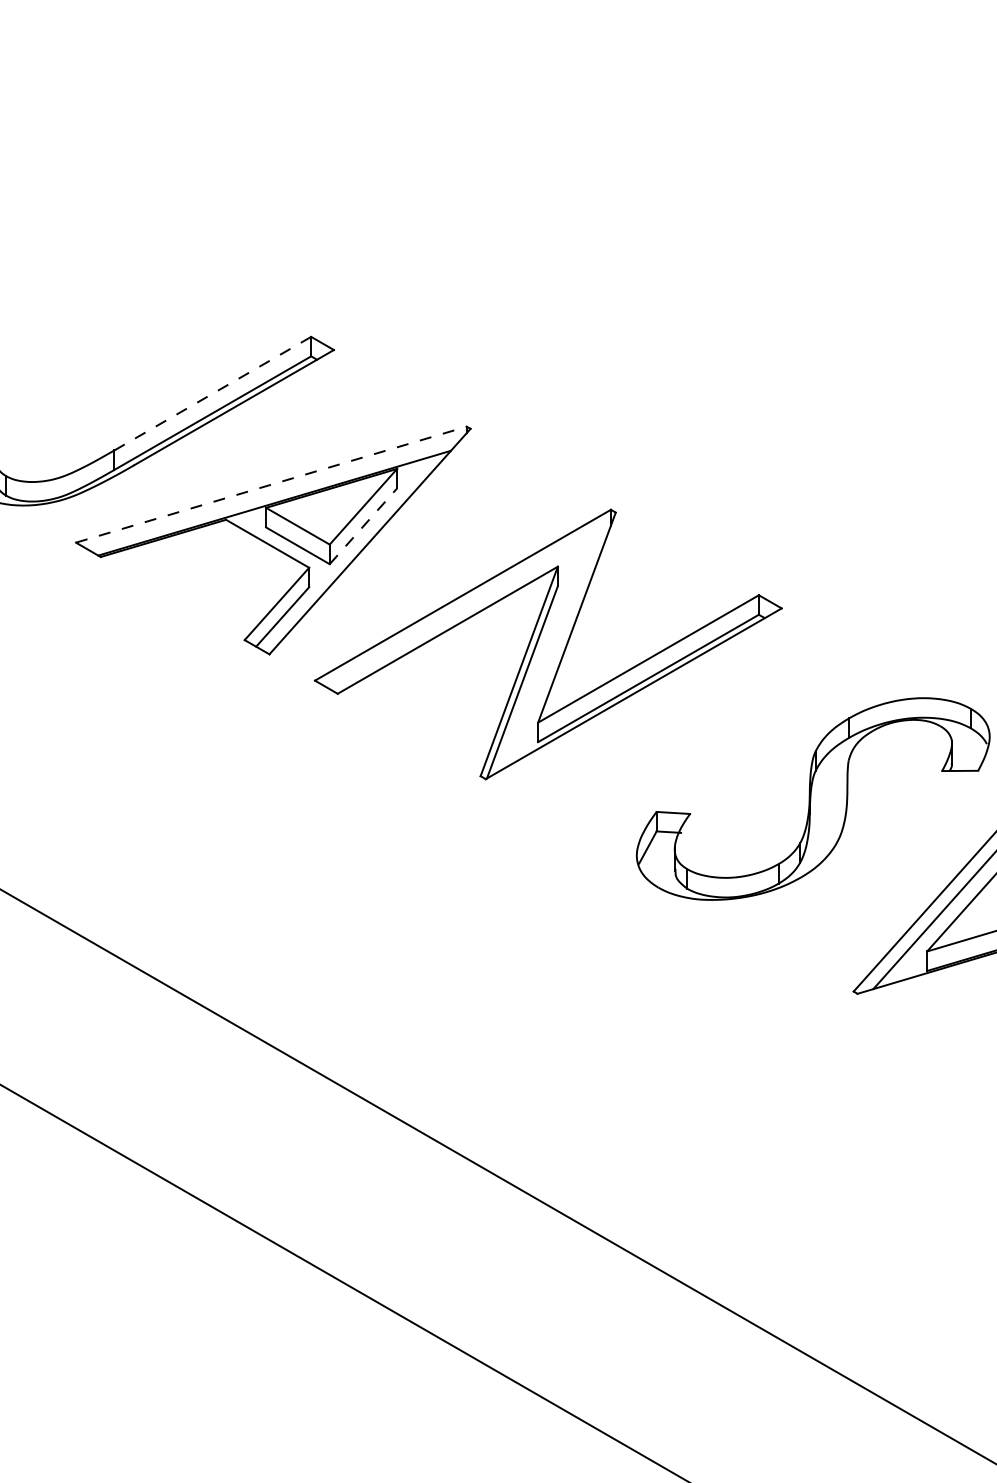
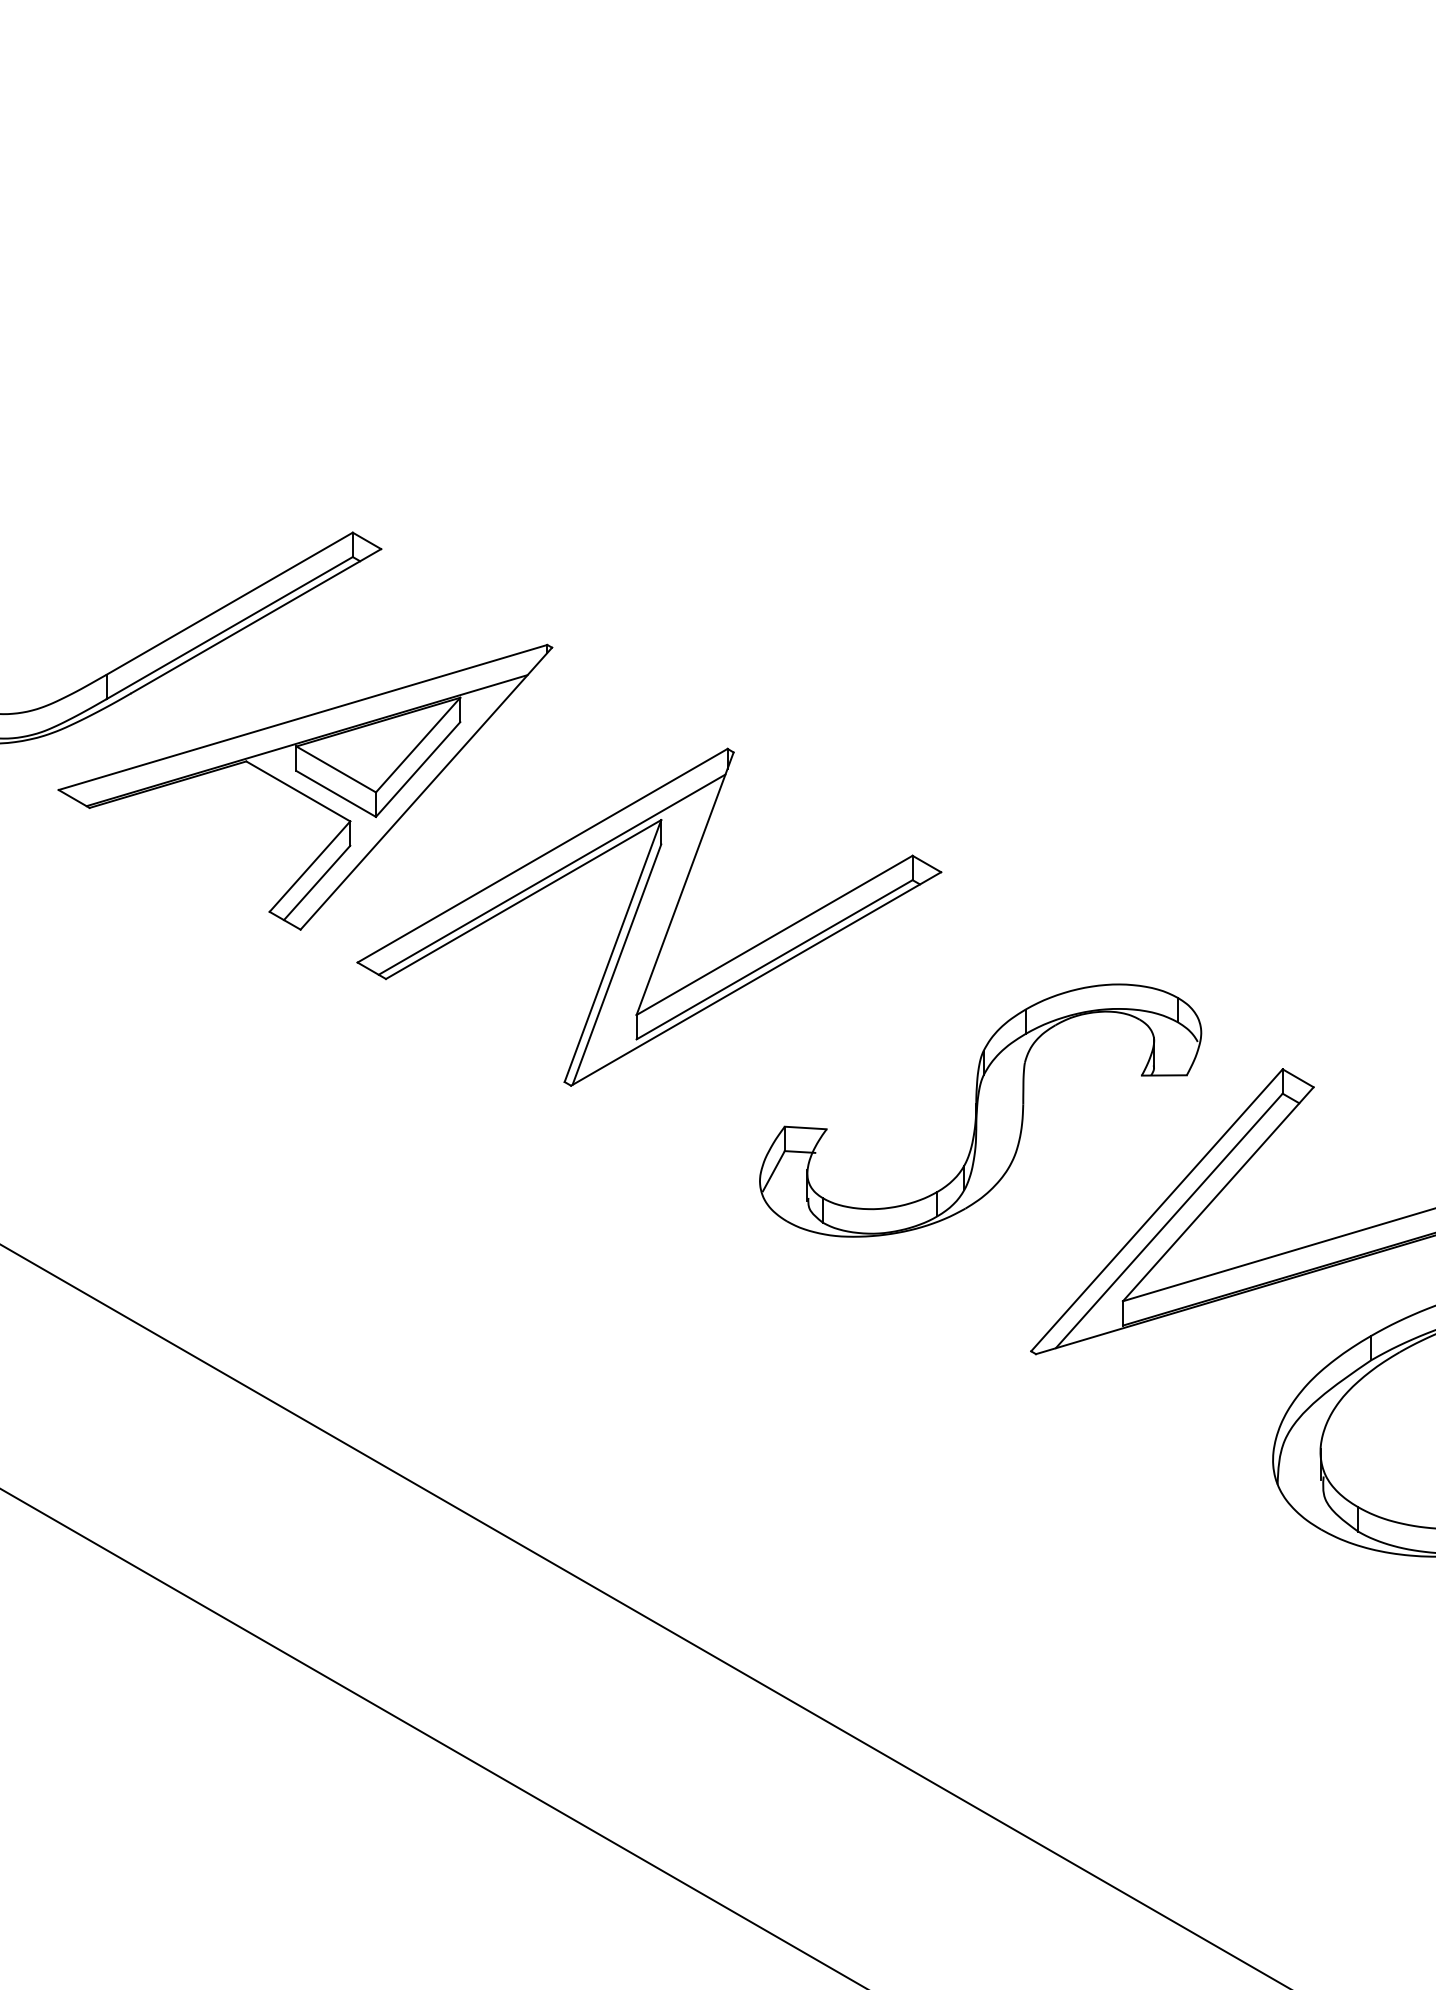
line: (213, 393) -> (230, 603), dashed -> solid
line: (271, 484) -> (303, 717), dashed -> solid
line: (363, 526) -> (418, 769), dashed -> solid
line: (470, 610) -> (551, 874), added

